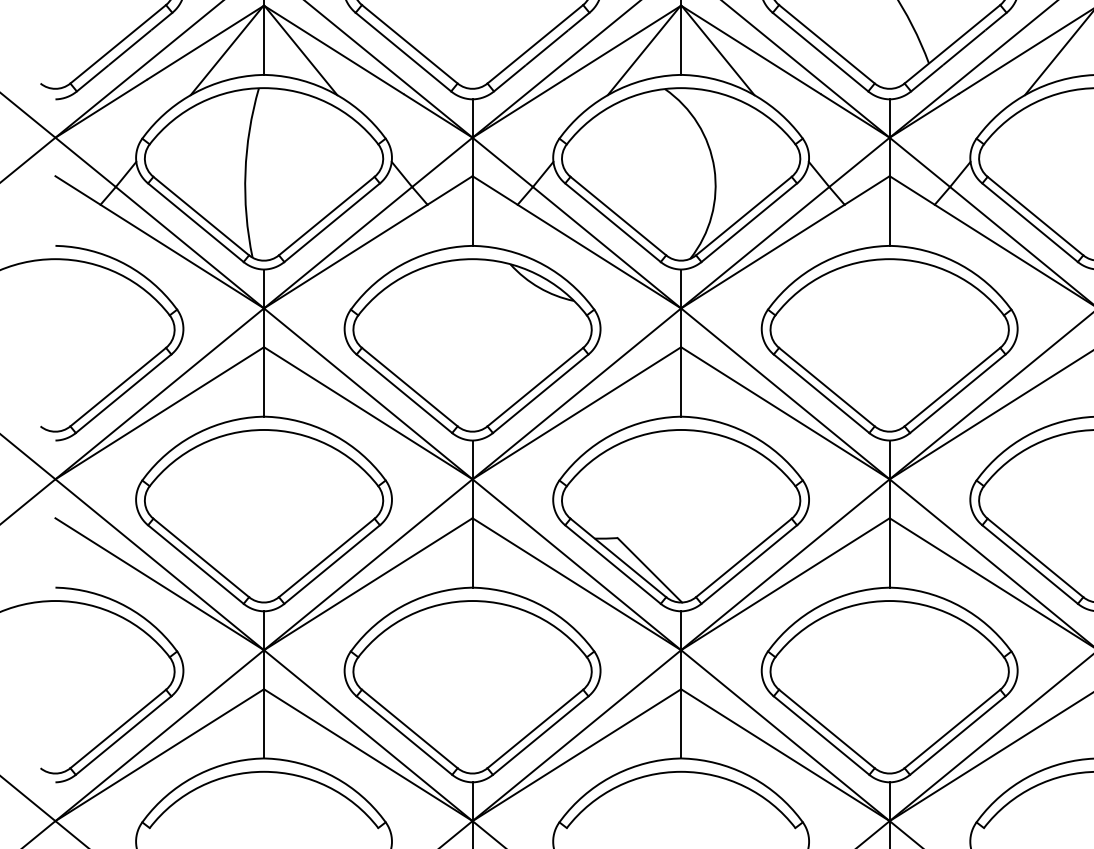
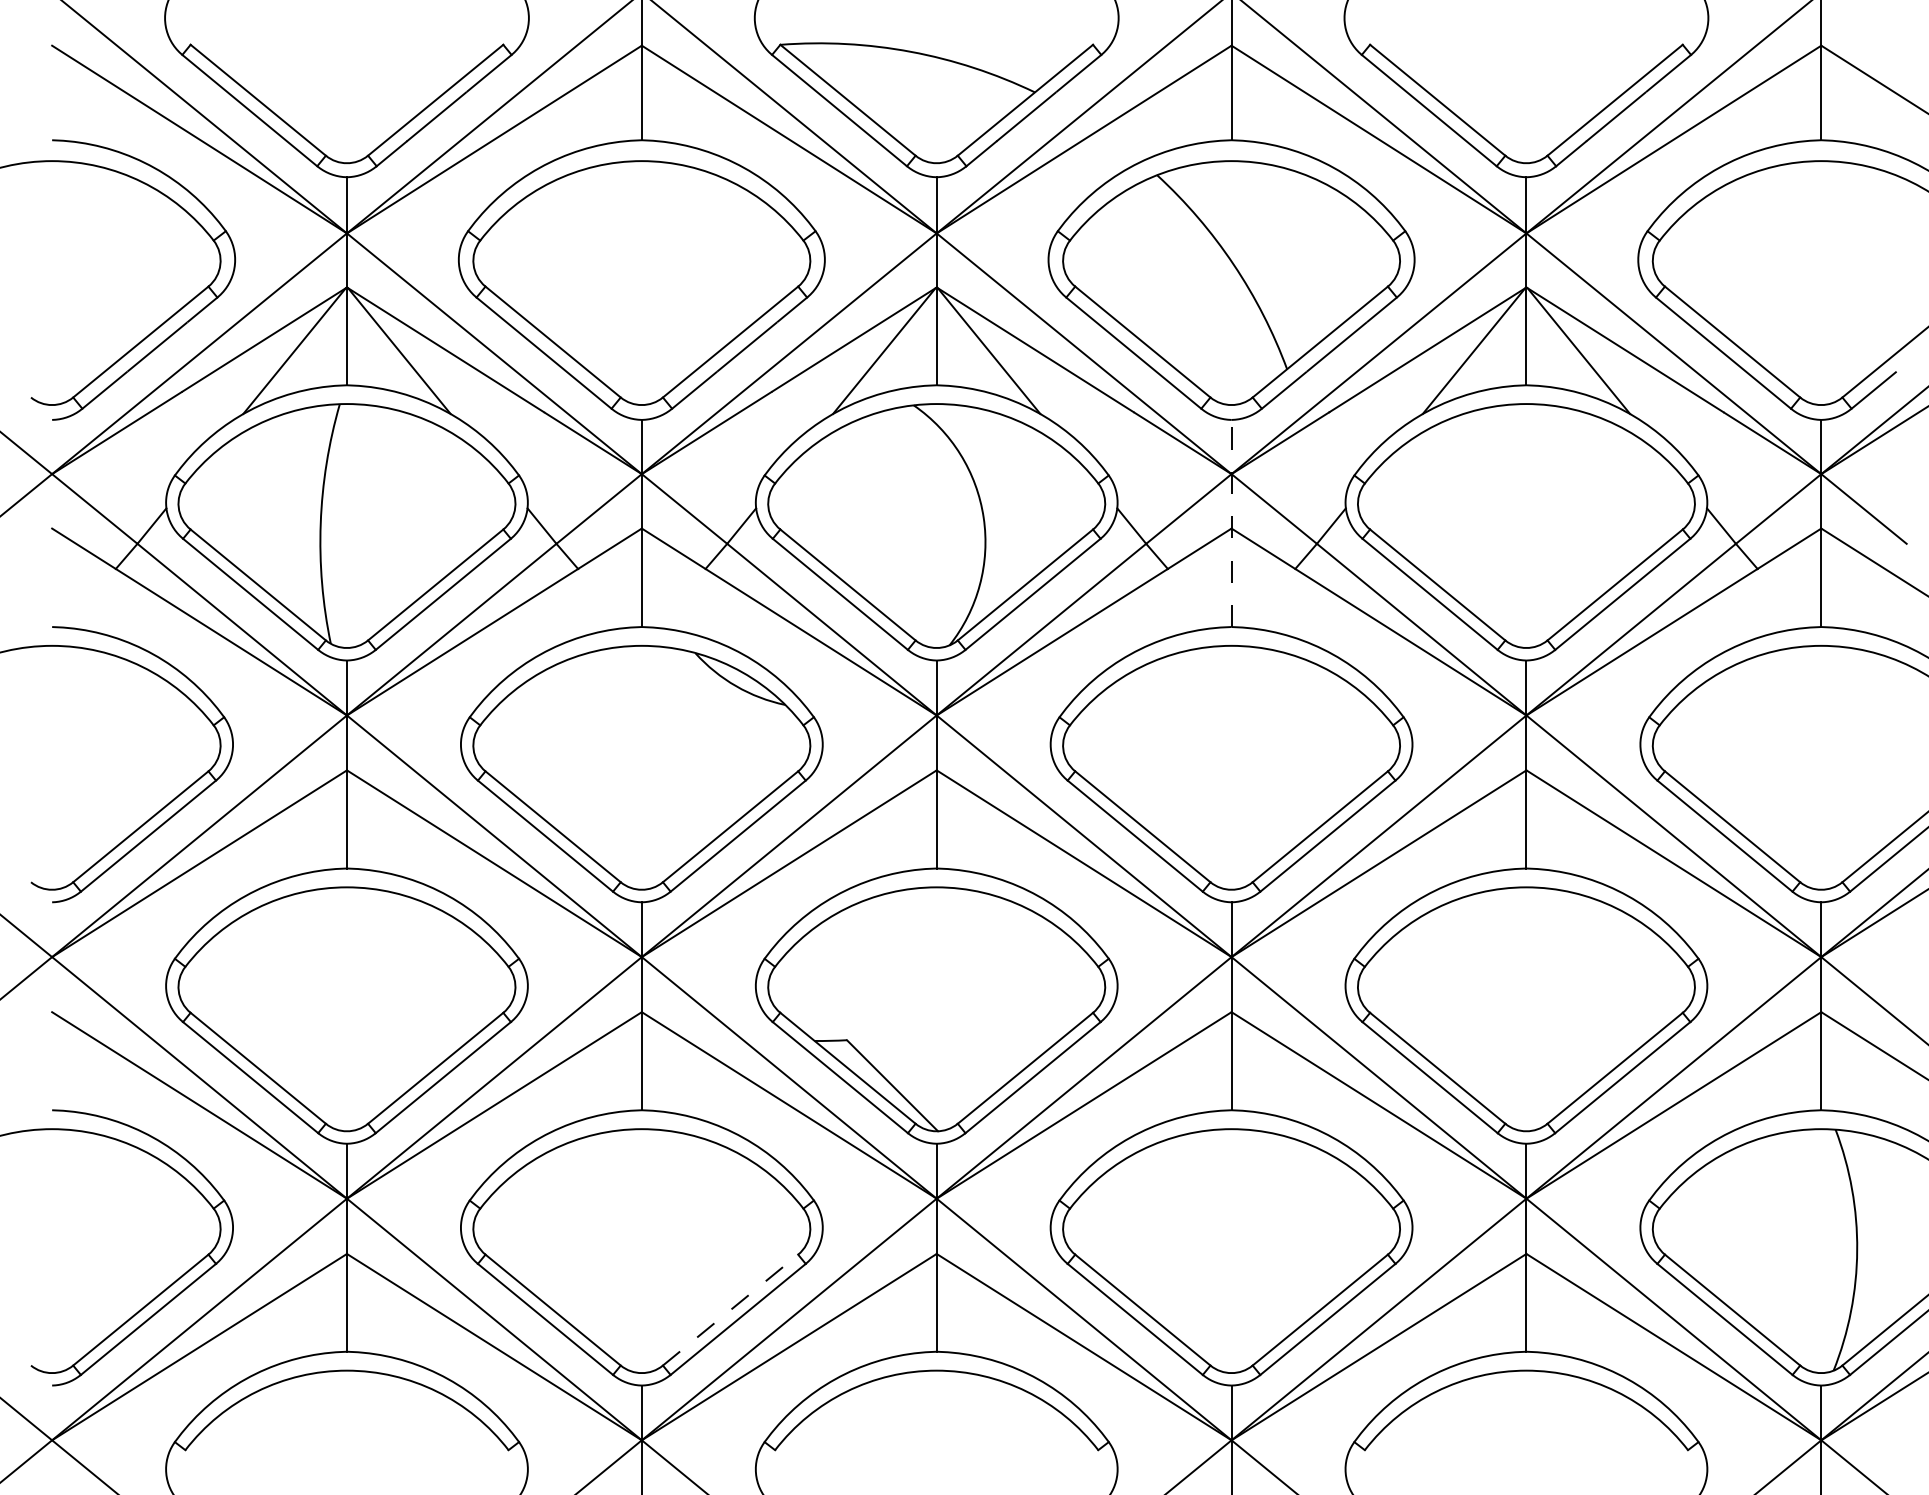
line: (889, 172) -> (1231, 523), solid -> dashed
line: (535, 728) -> (730, 1309), solid -> dashed

